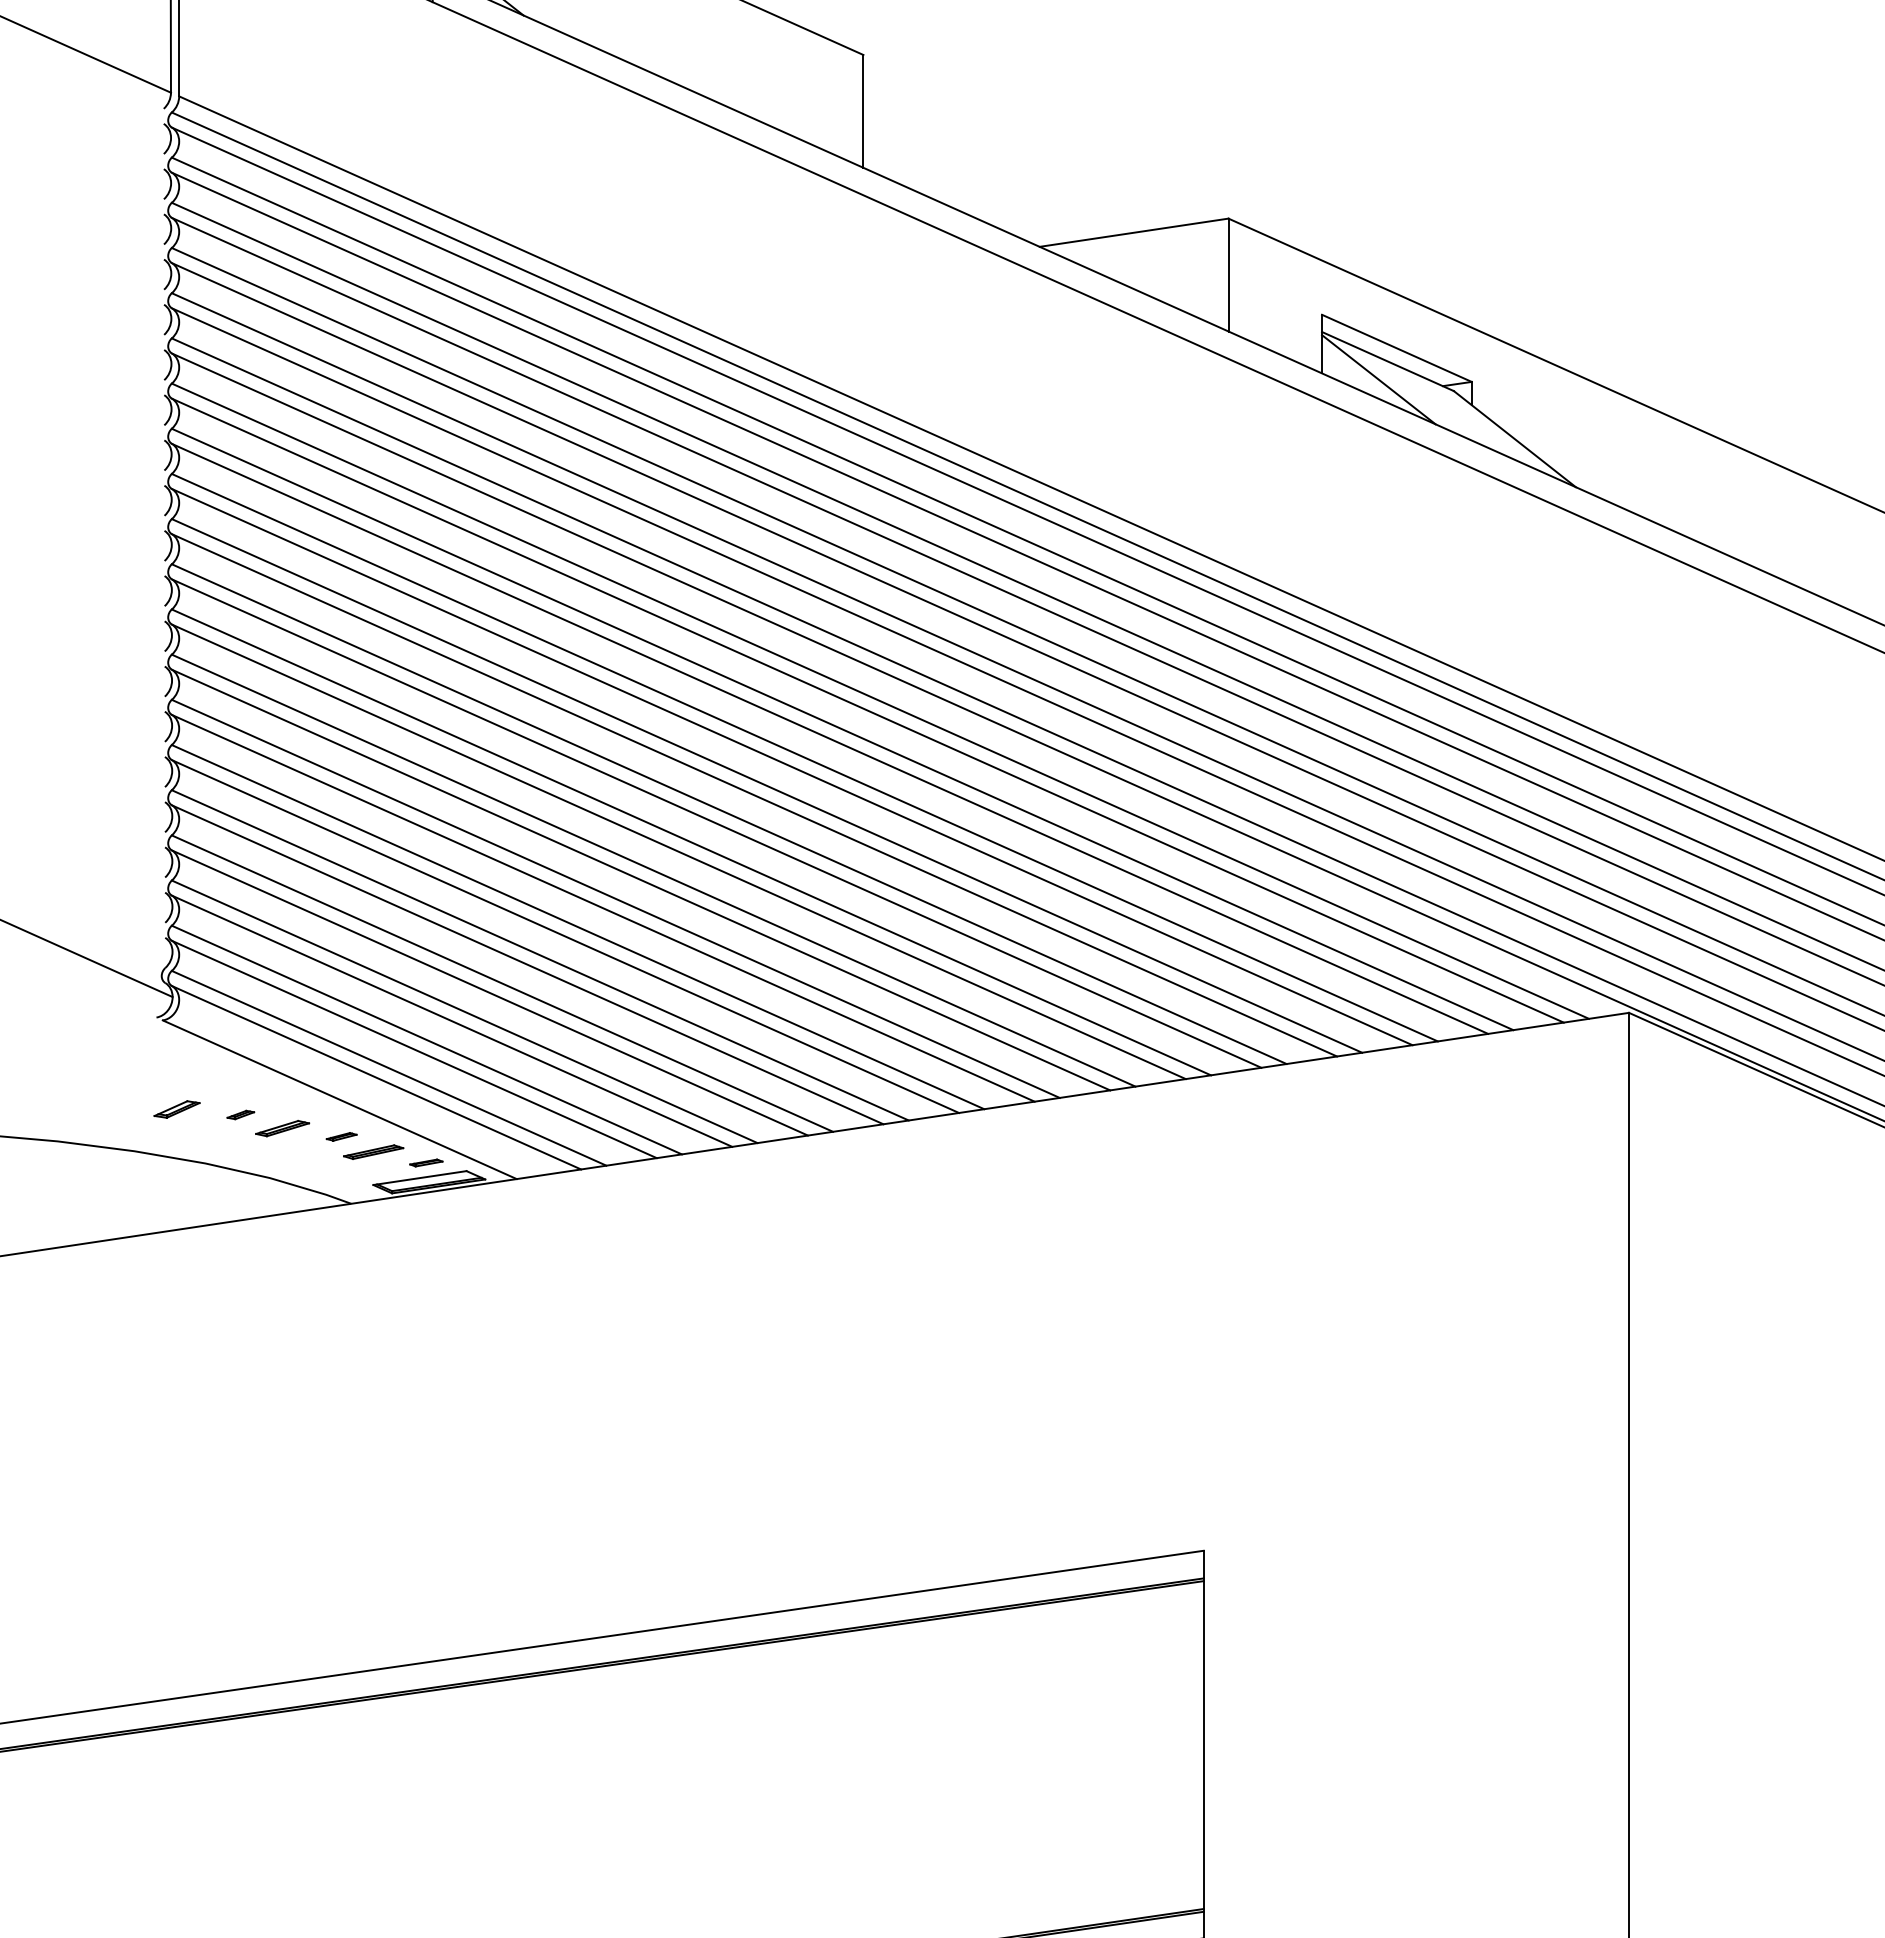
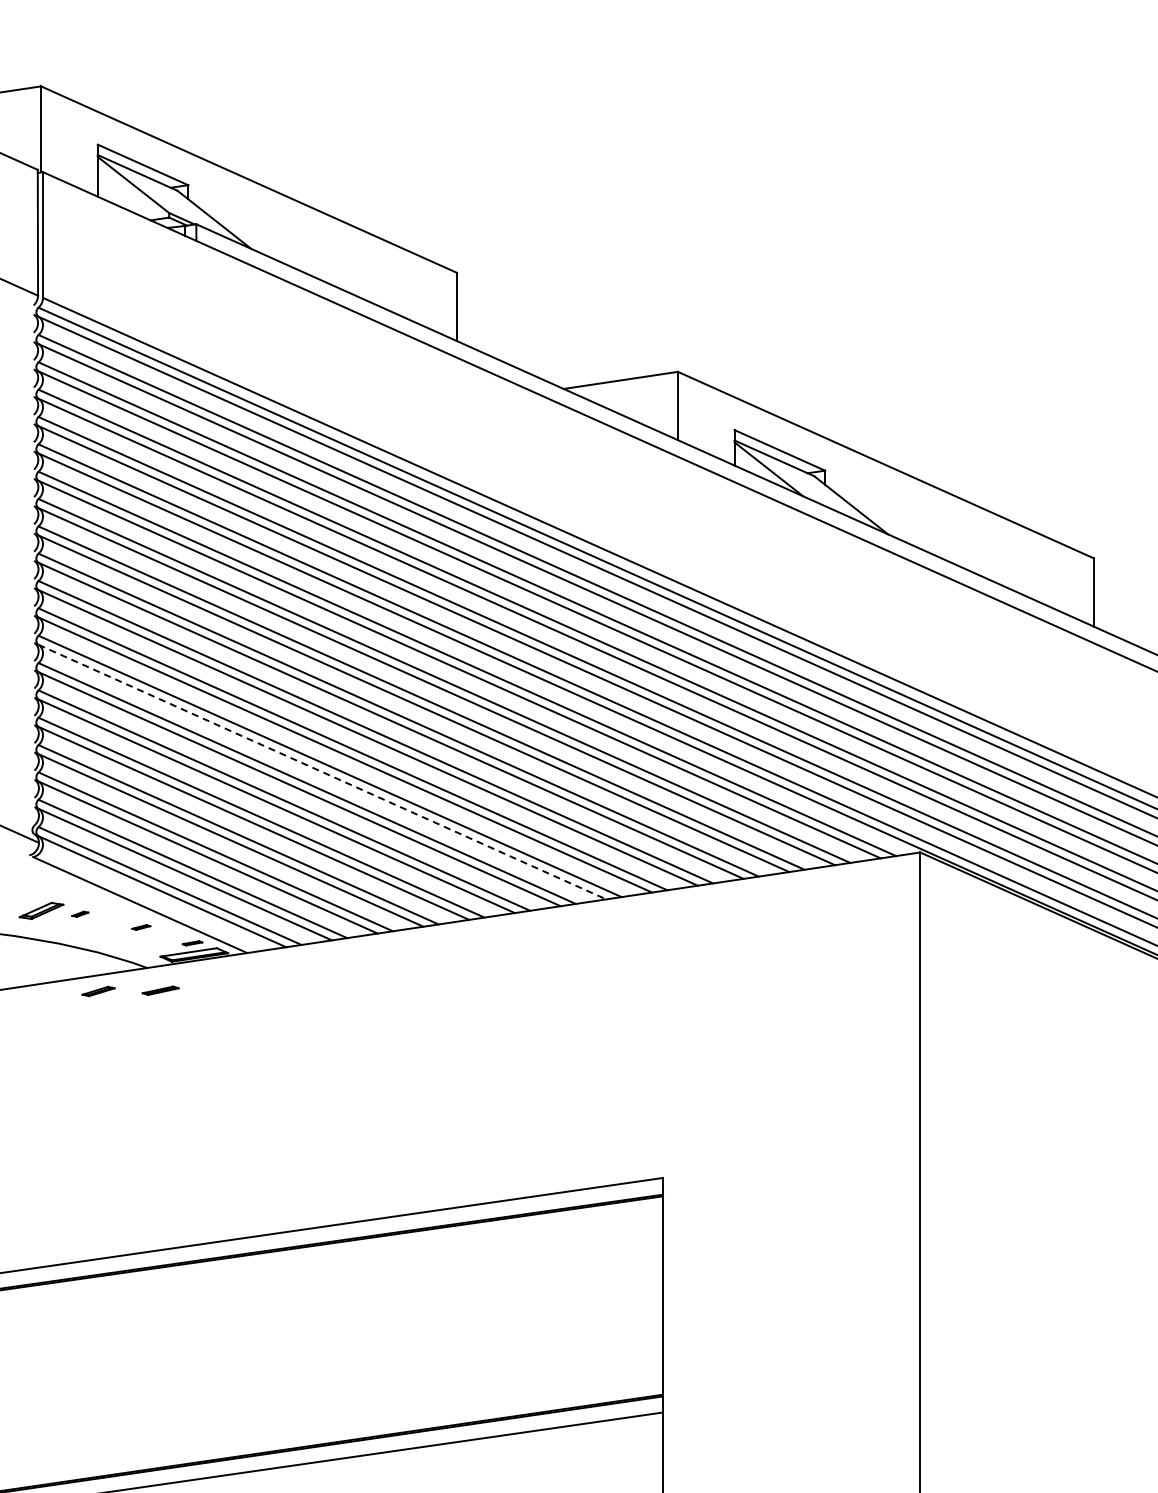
line: (641, 880) -> (322, 772), solid -> dashed
part: (176, 1108) -> (41, 910), size x1.6
part: (282, 1128) -> (98, 991), moved
part: (373, 1151) -> (160, 990), moved

